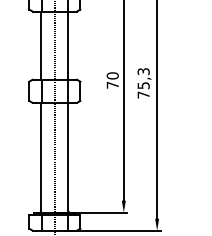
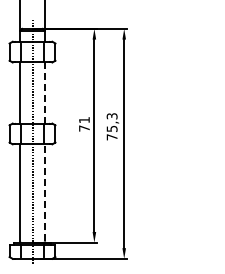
line: (68, 46) -> (44, 93), solid -> dashed
text: (112, 75) -> (84, 119), 70 -> 71
line: (68, 156) -> (44, 192), solid -> dashed

